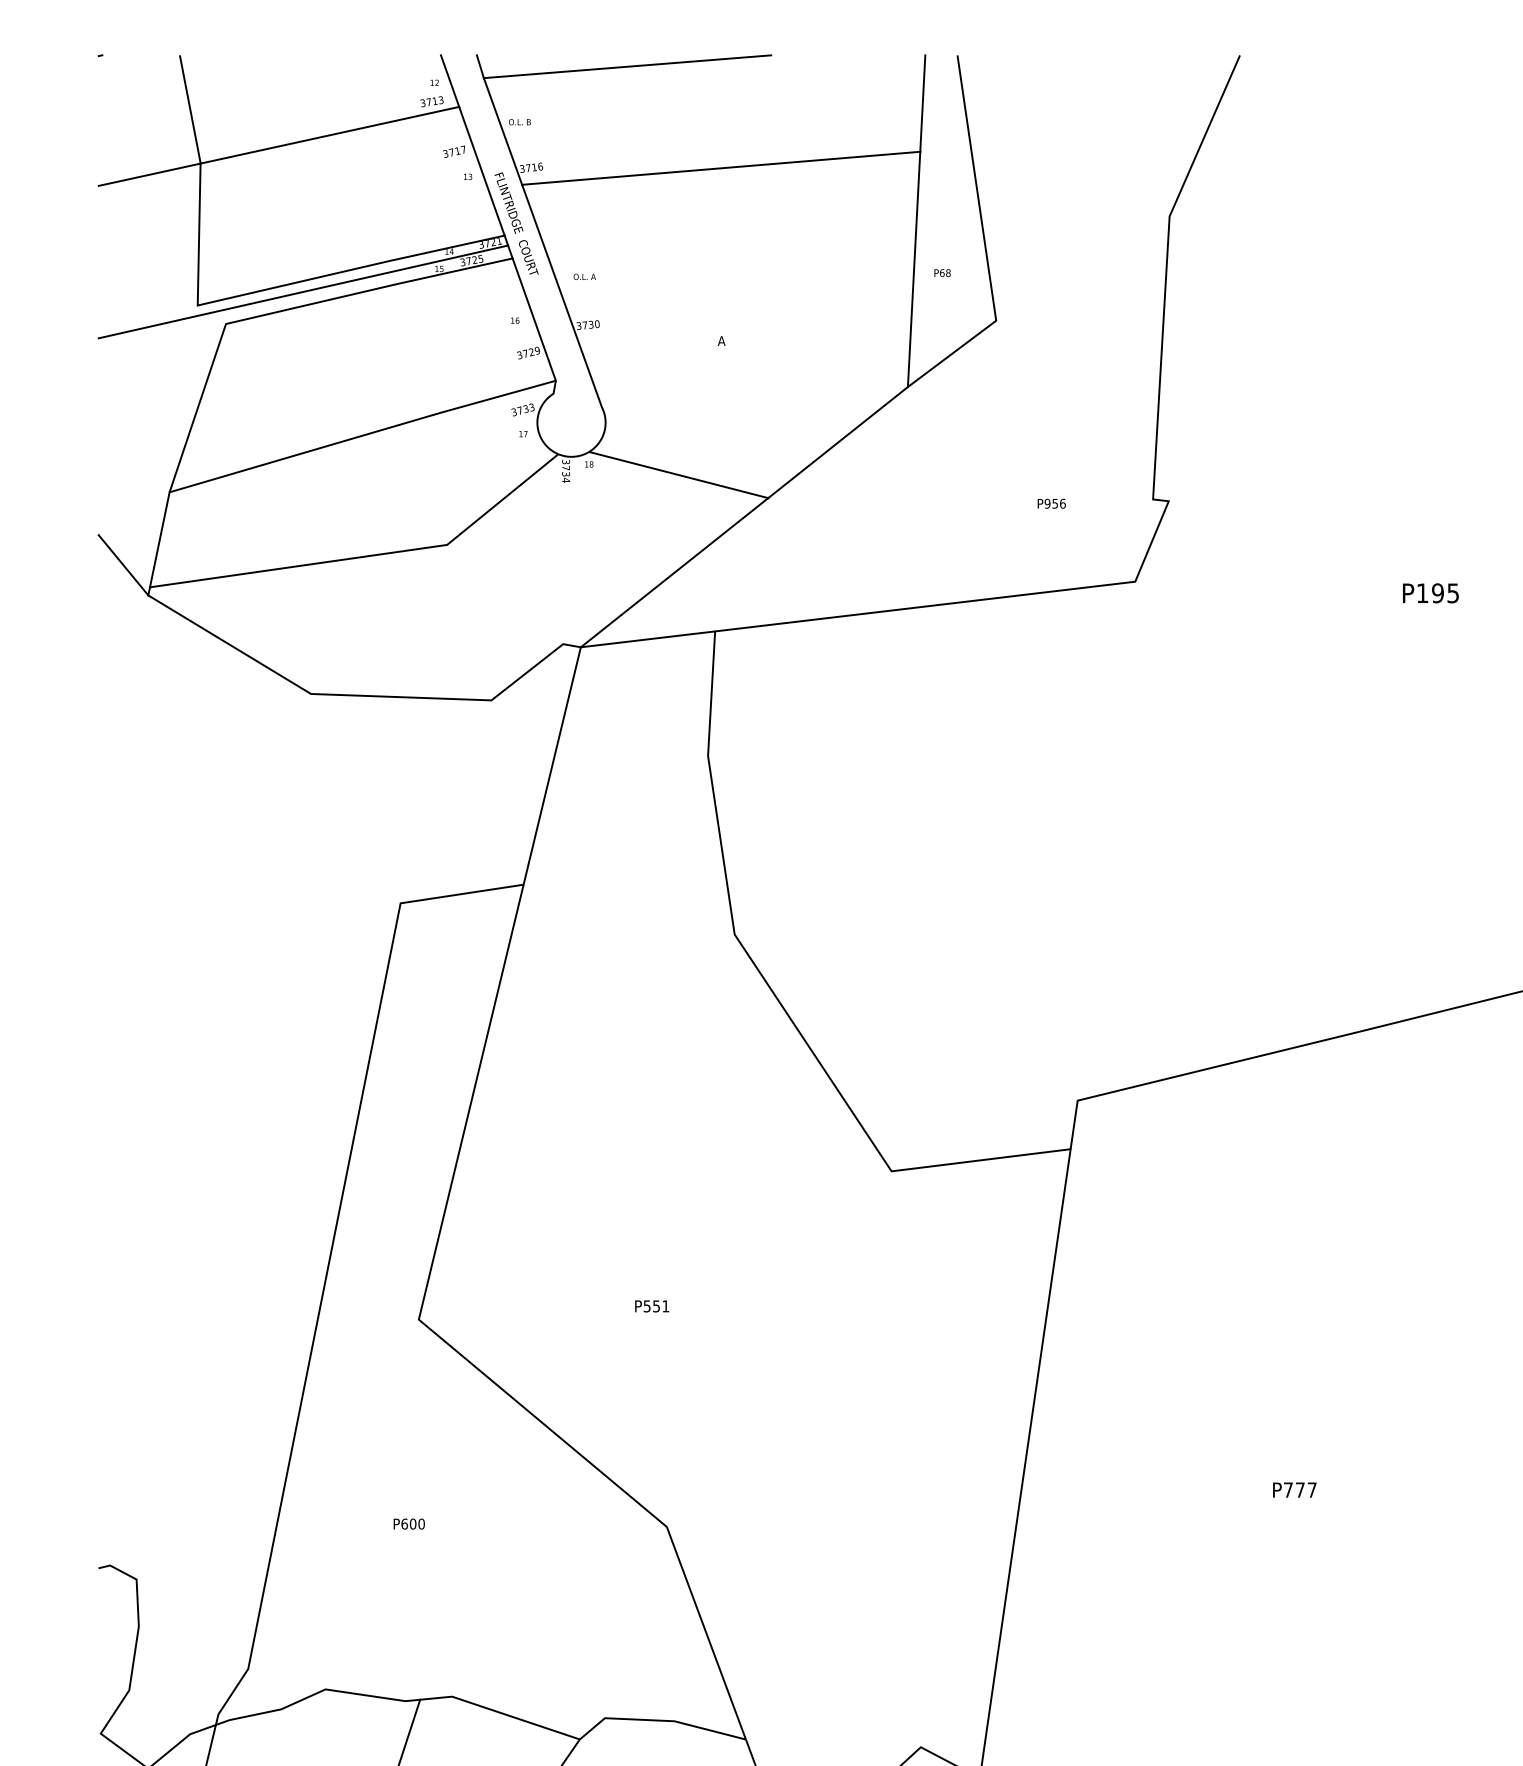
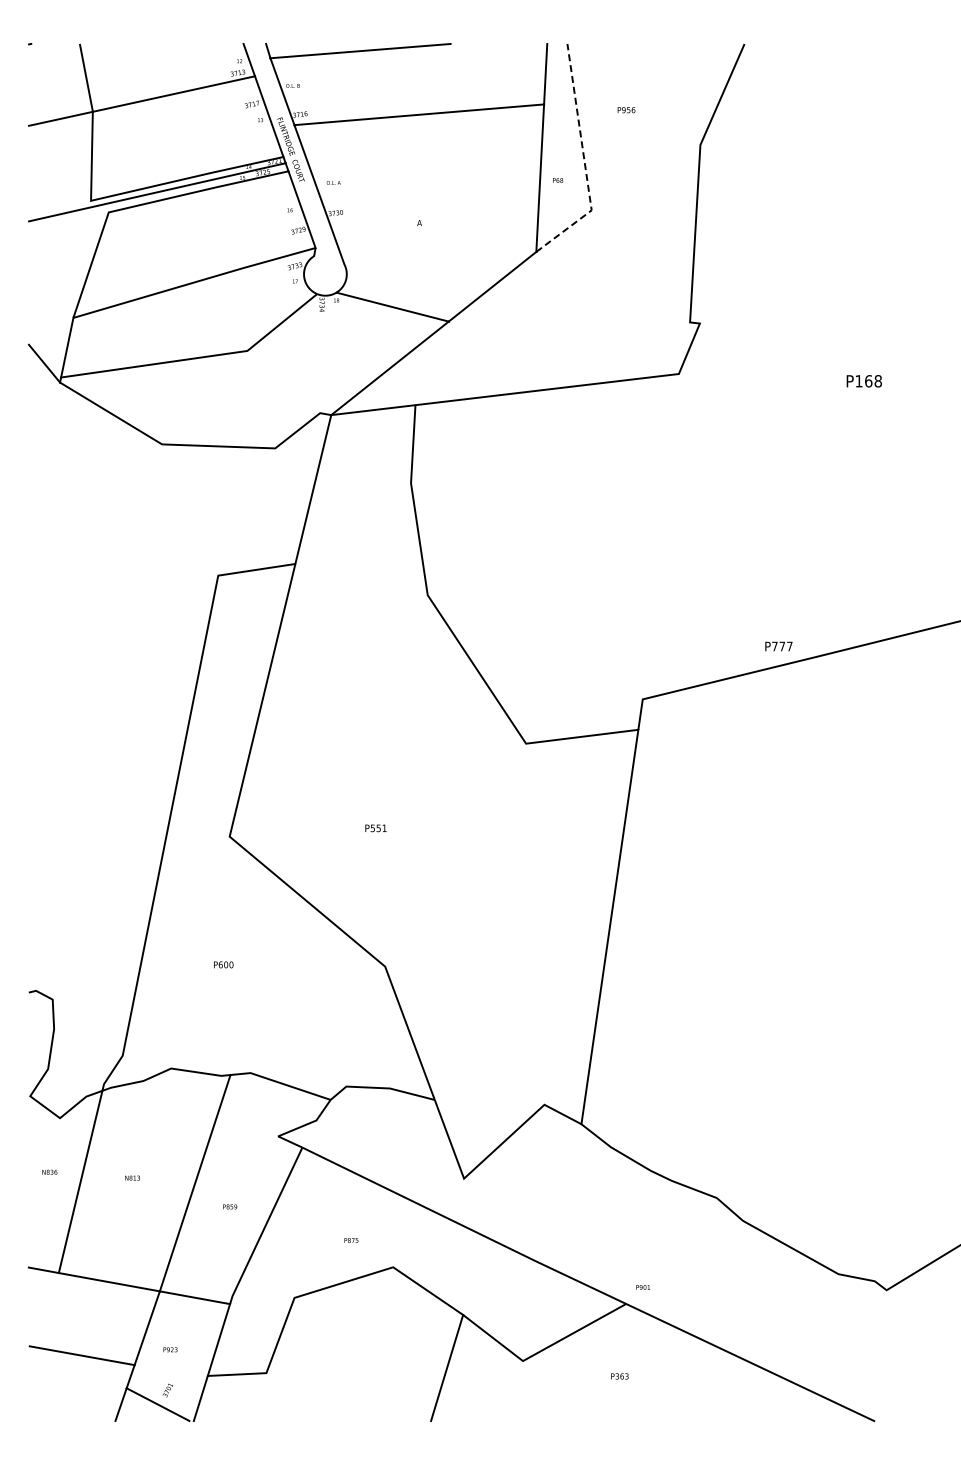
line: (984, 244) -> (584, 162), solid -> dashed
text: (1051, 504) -> (626, 110), moved
text: (1445, 593) -> (873, 381), P195 -> P168
text: (1294, 1490) -> (778, 646), moved

